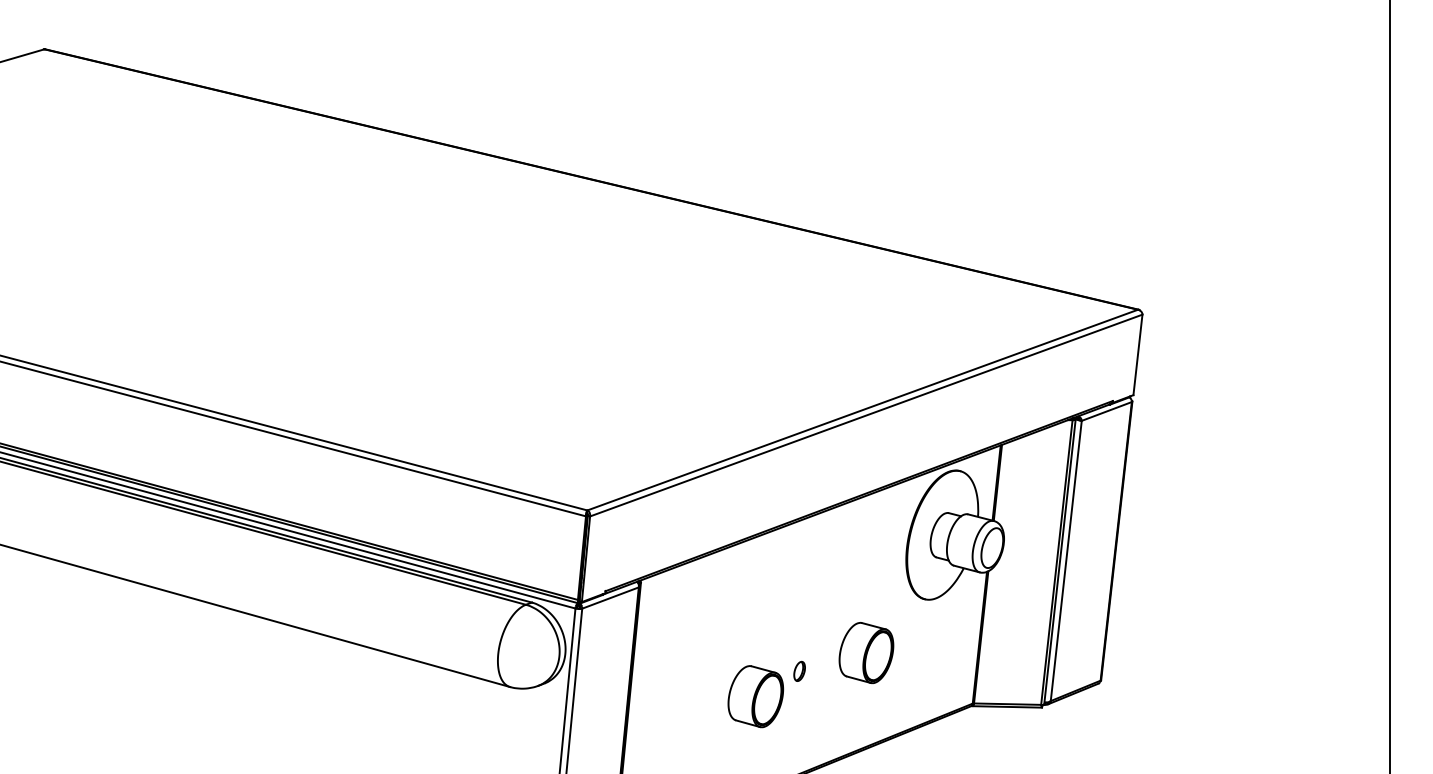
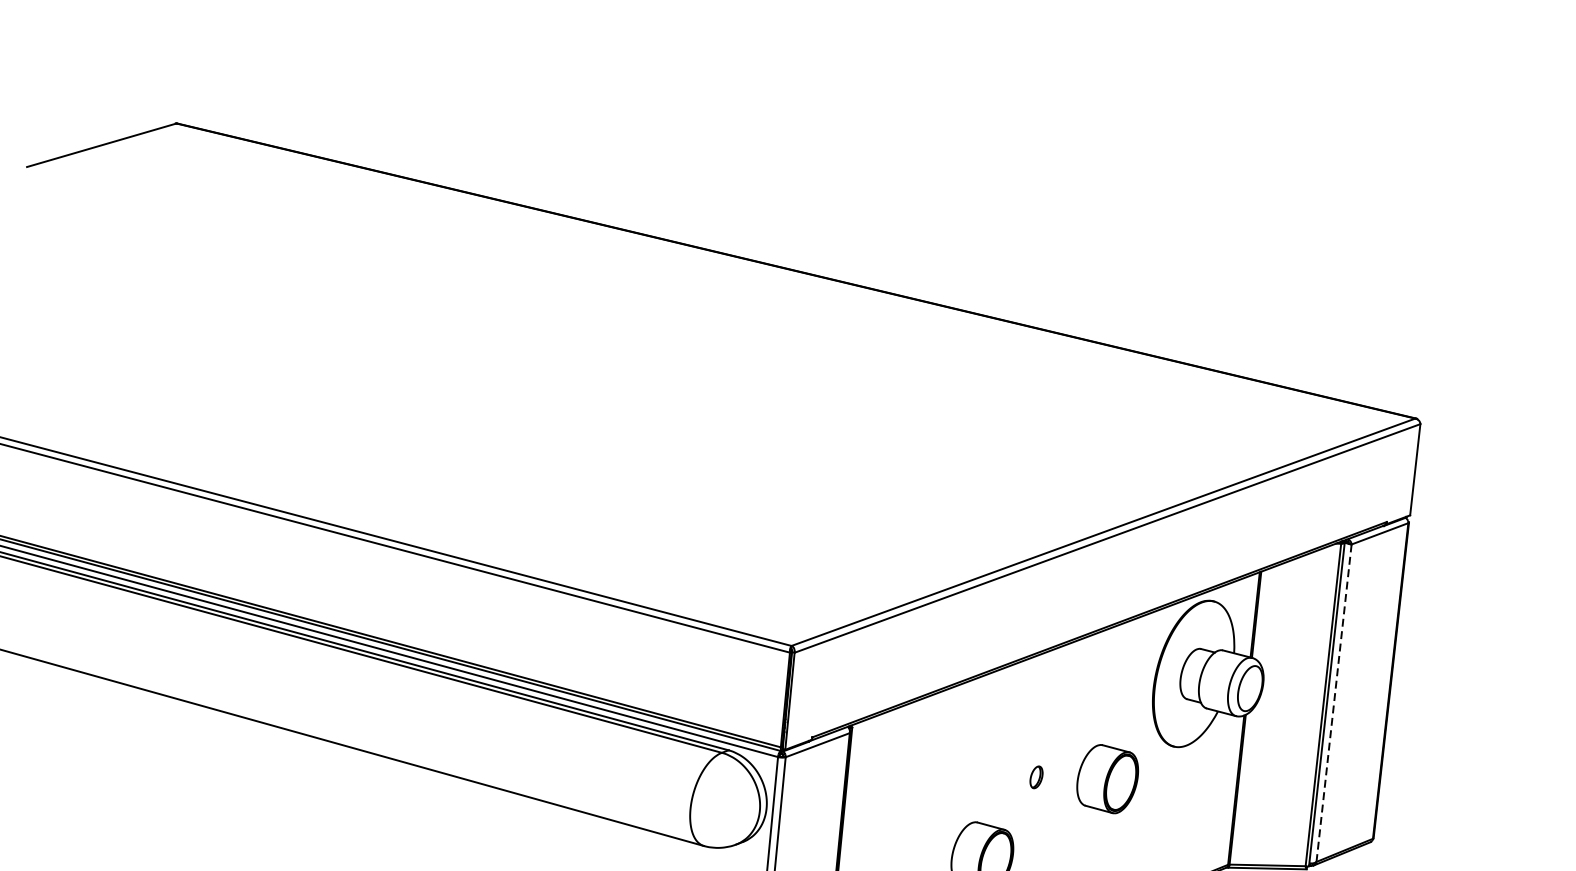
line: (1066, 560) -> (1334, 702), solid -> dashed
part: (866, 652) -> (1107, 778), moved
part: (799, 670) -> (1036, 776), moved

